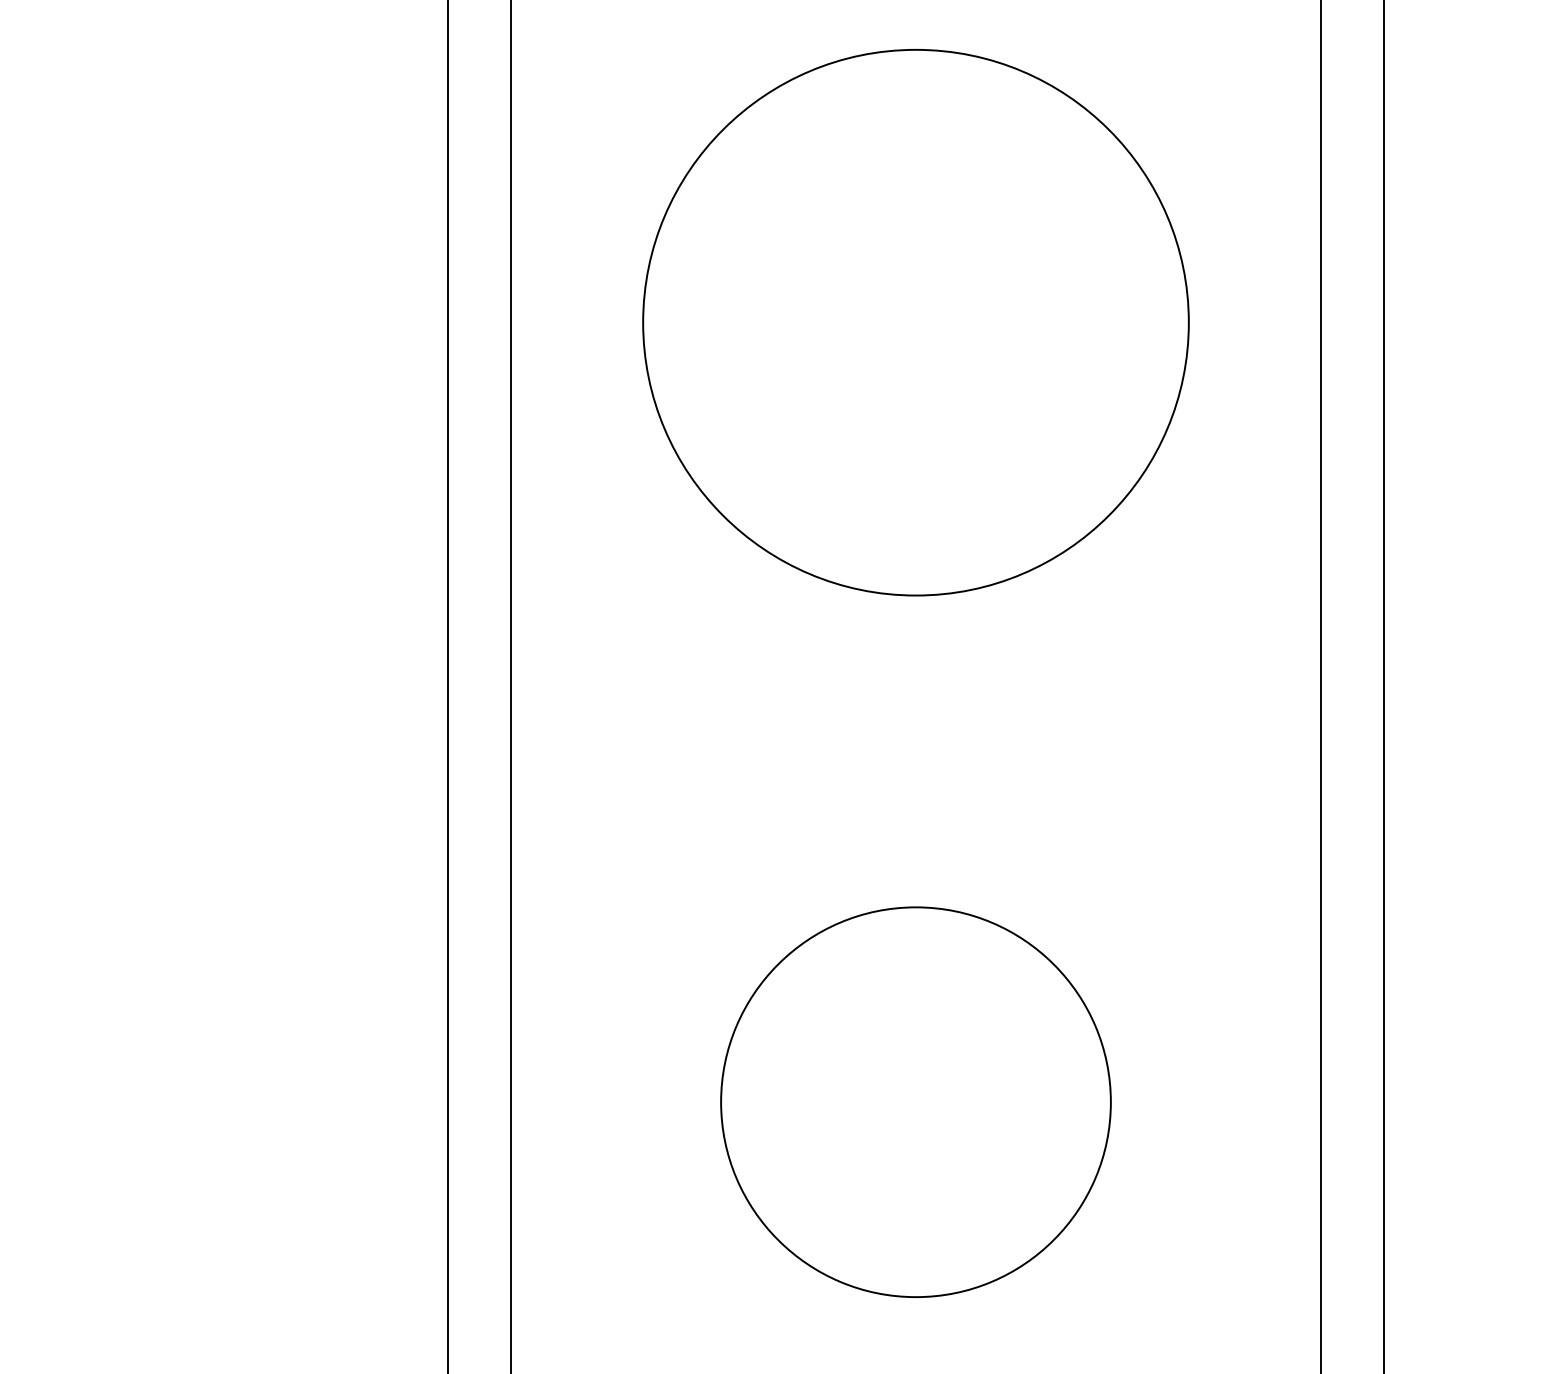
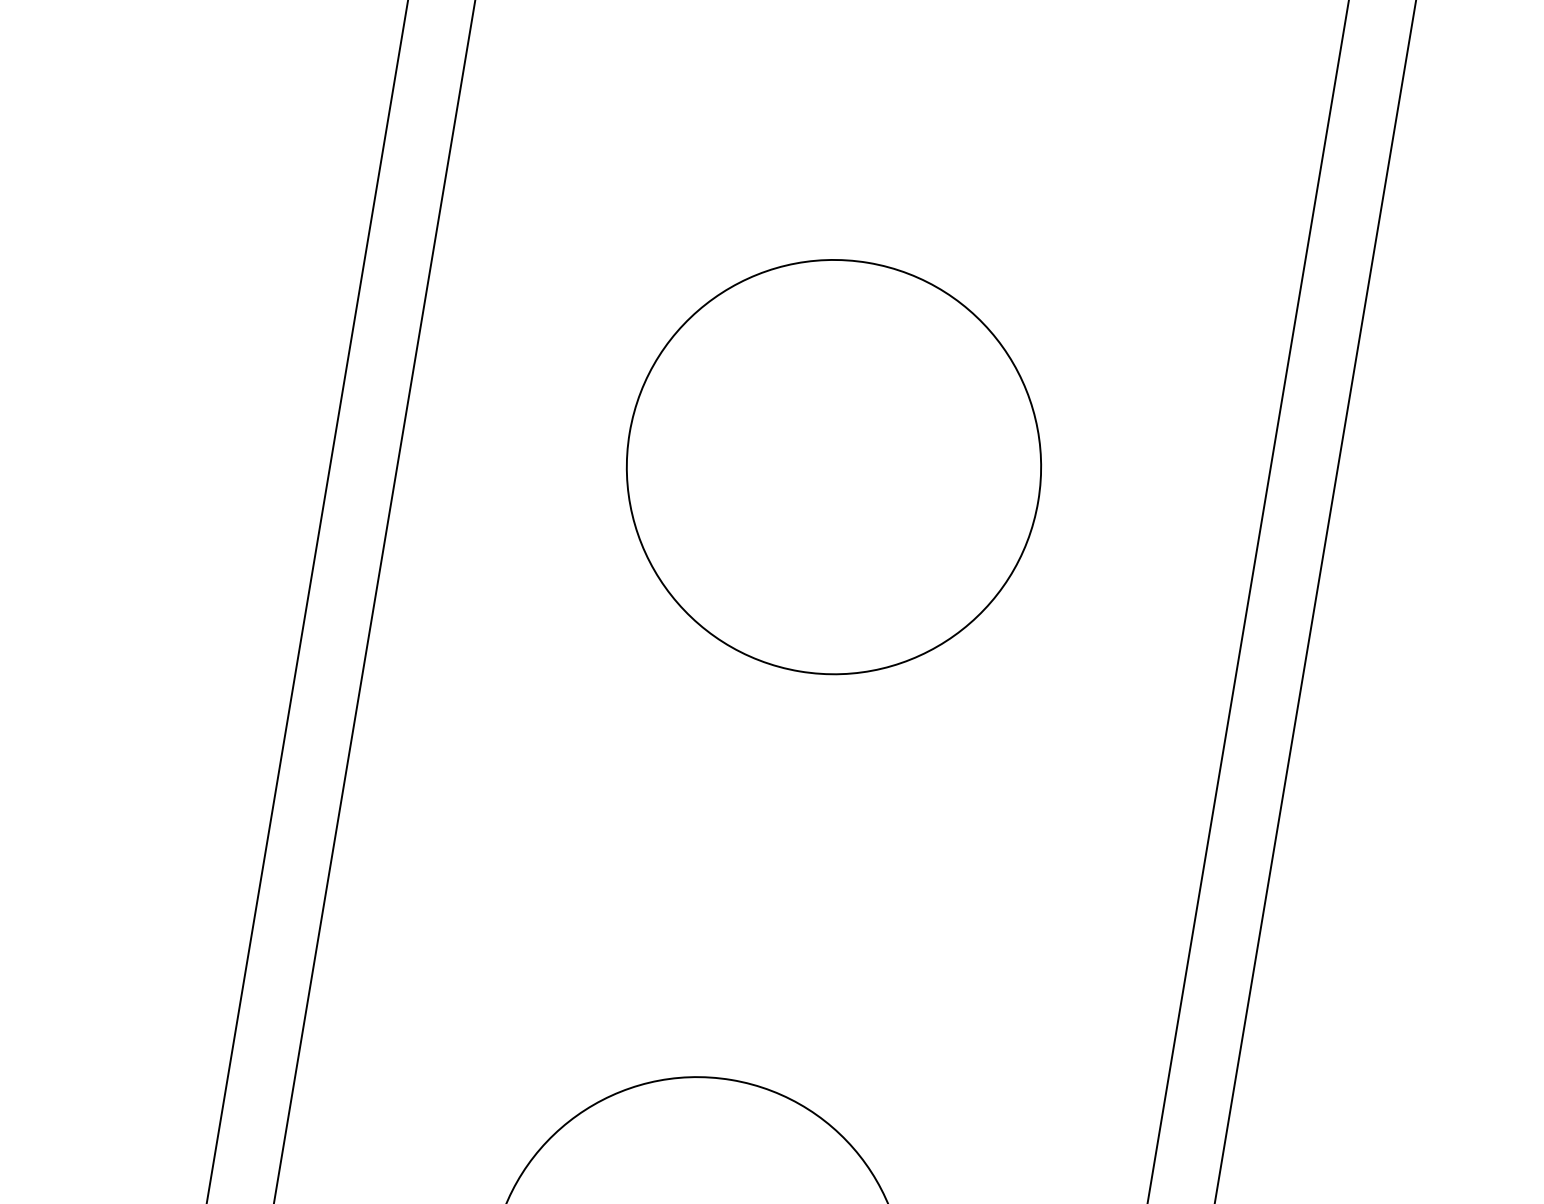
circle: (915, 322) -> (833, 466), size x0.71

